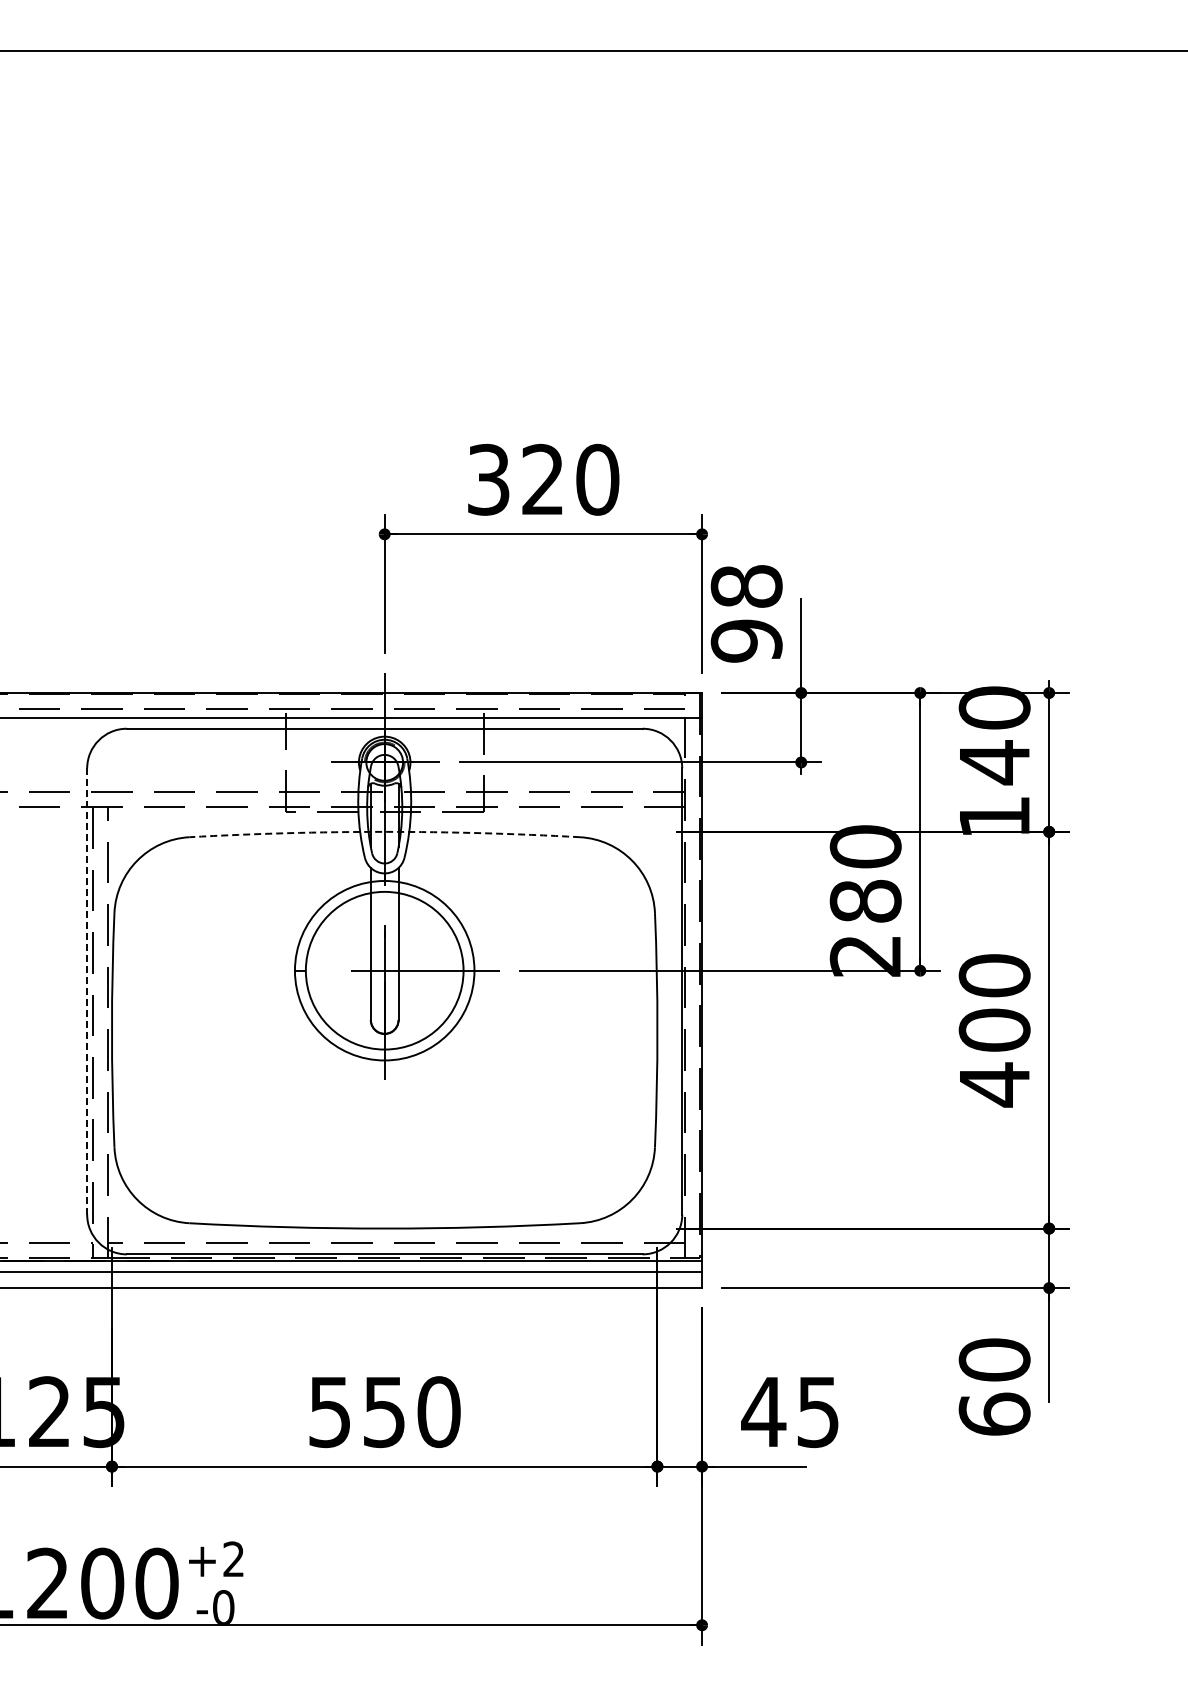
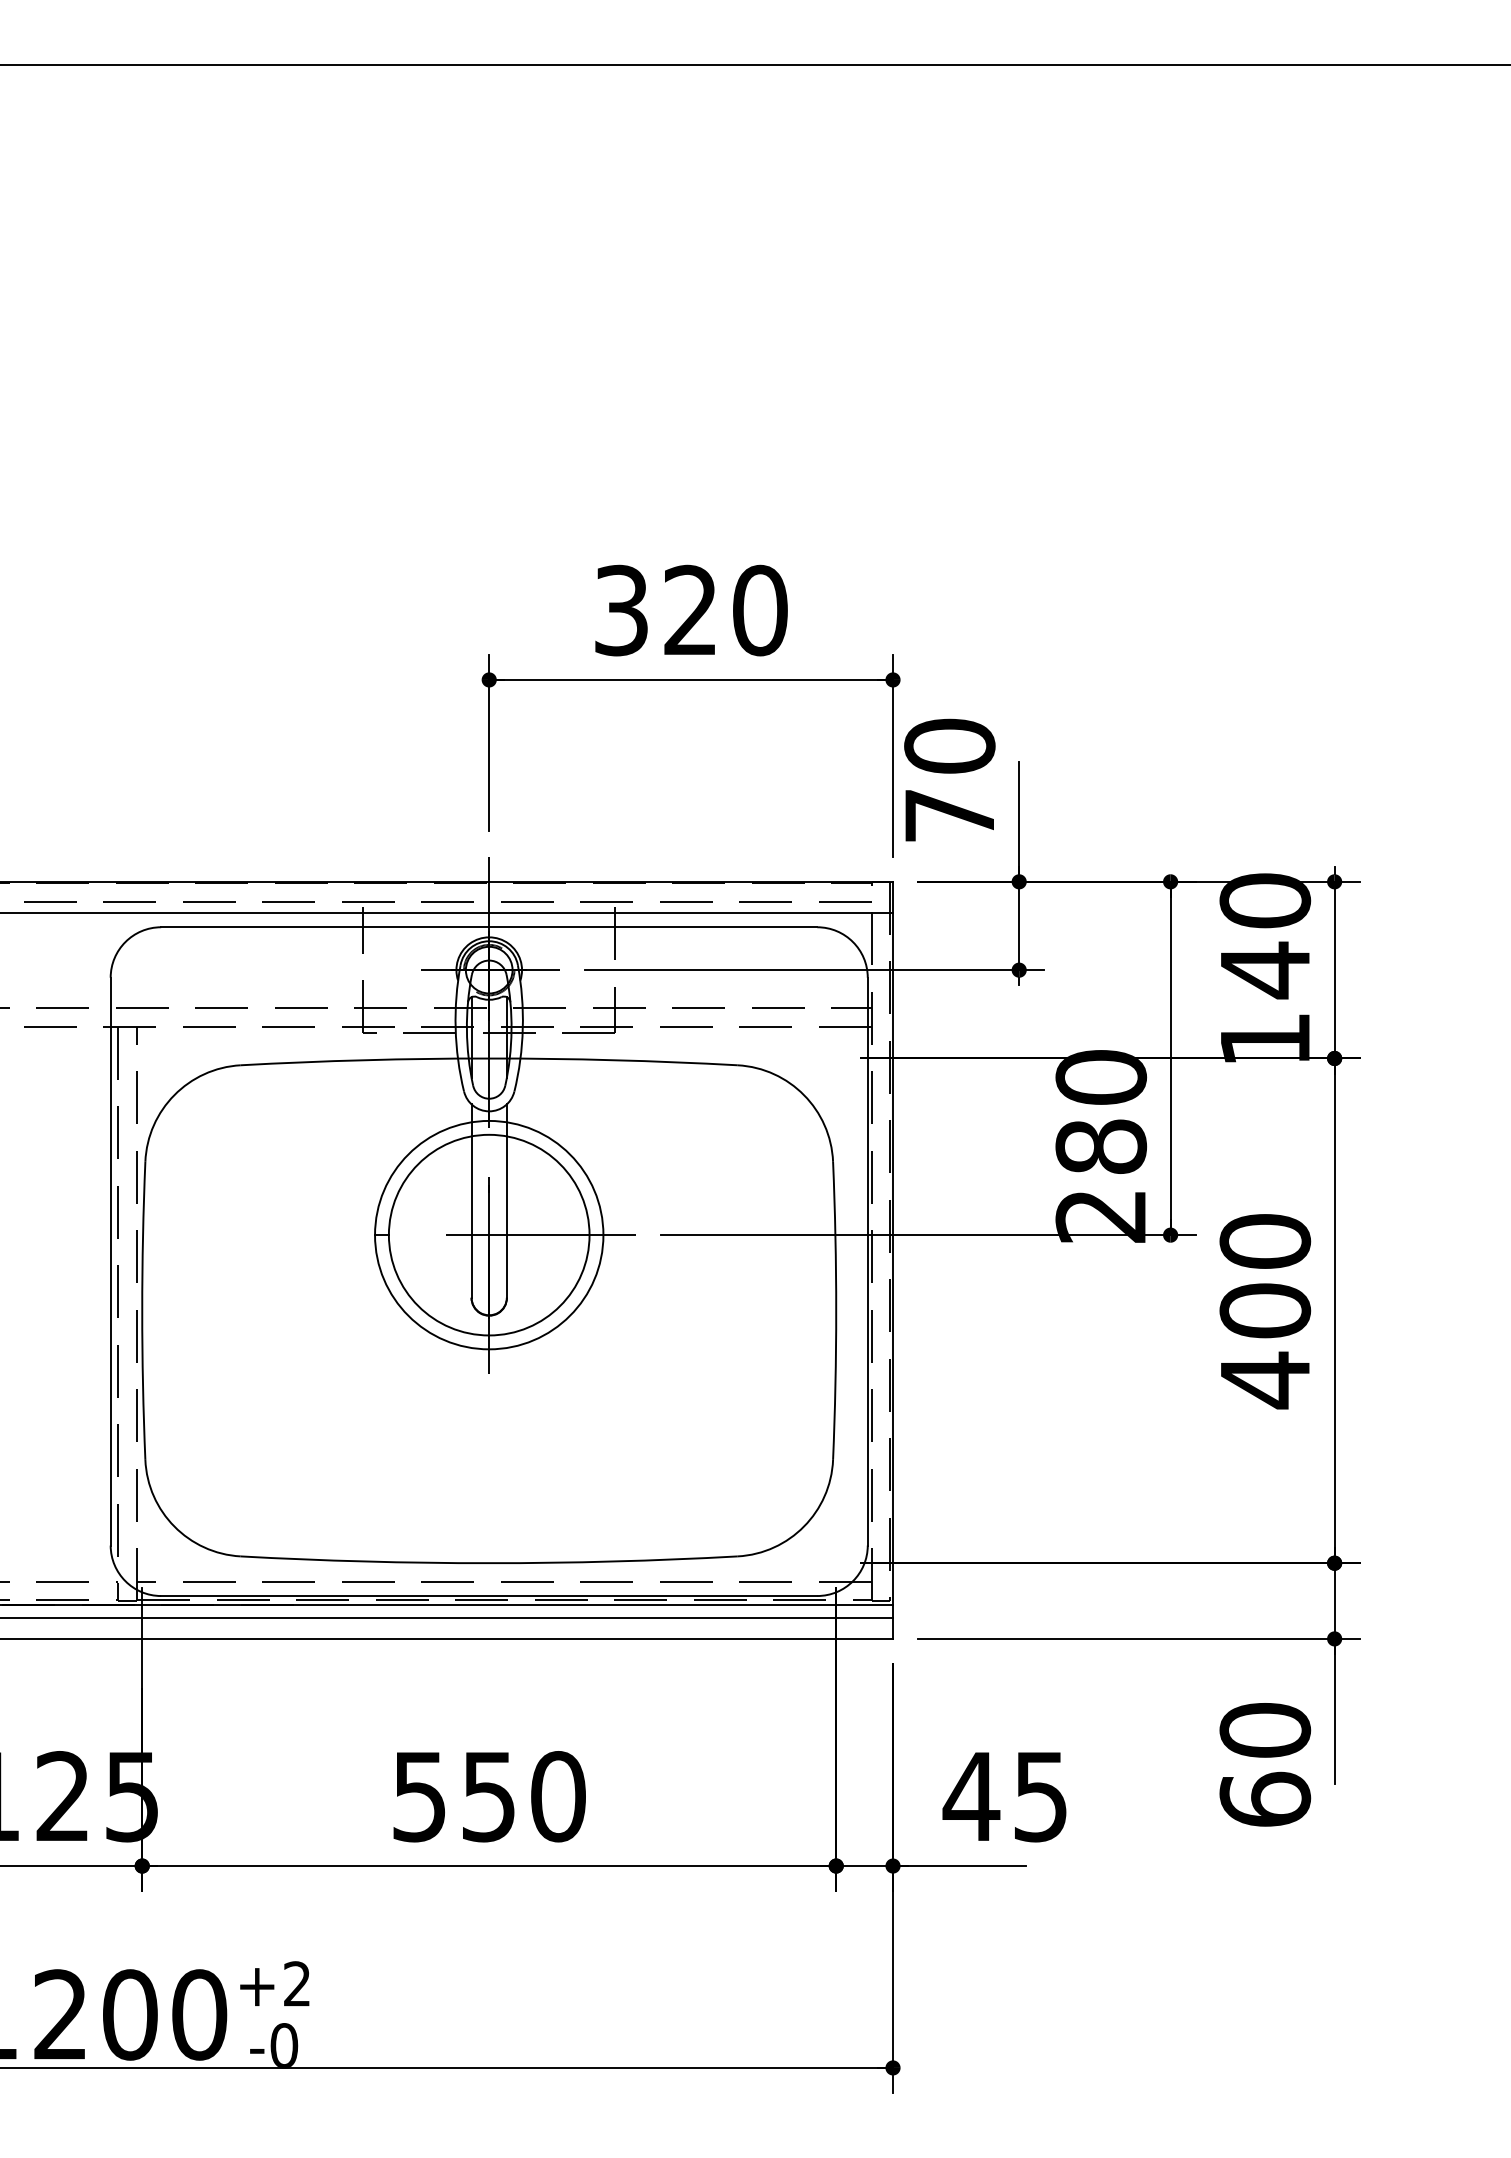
text: (746, 613) -> (949, 780), 98 -> 70
arc: (384, 831) -> (488, 1058), dashed -> solid
line: (87, 992) -> (111, 1262), dashed -> solid

